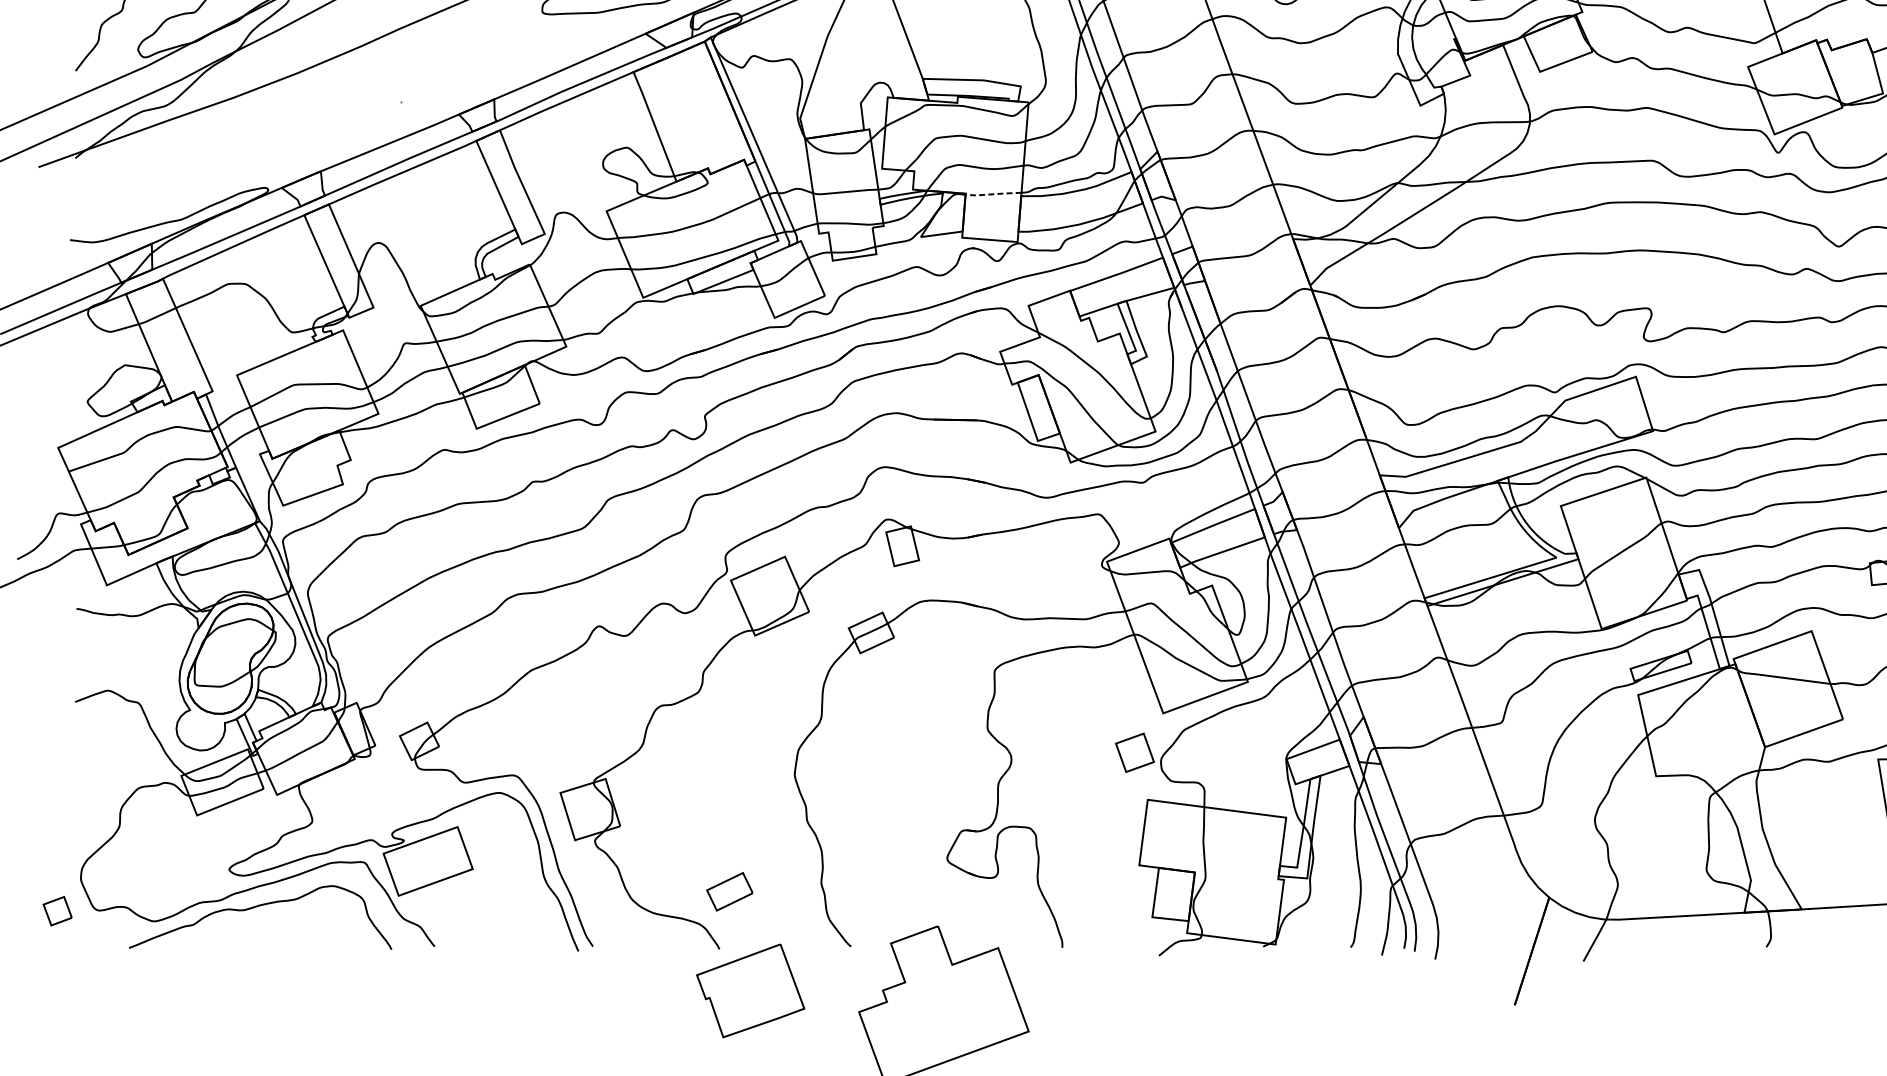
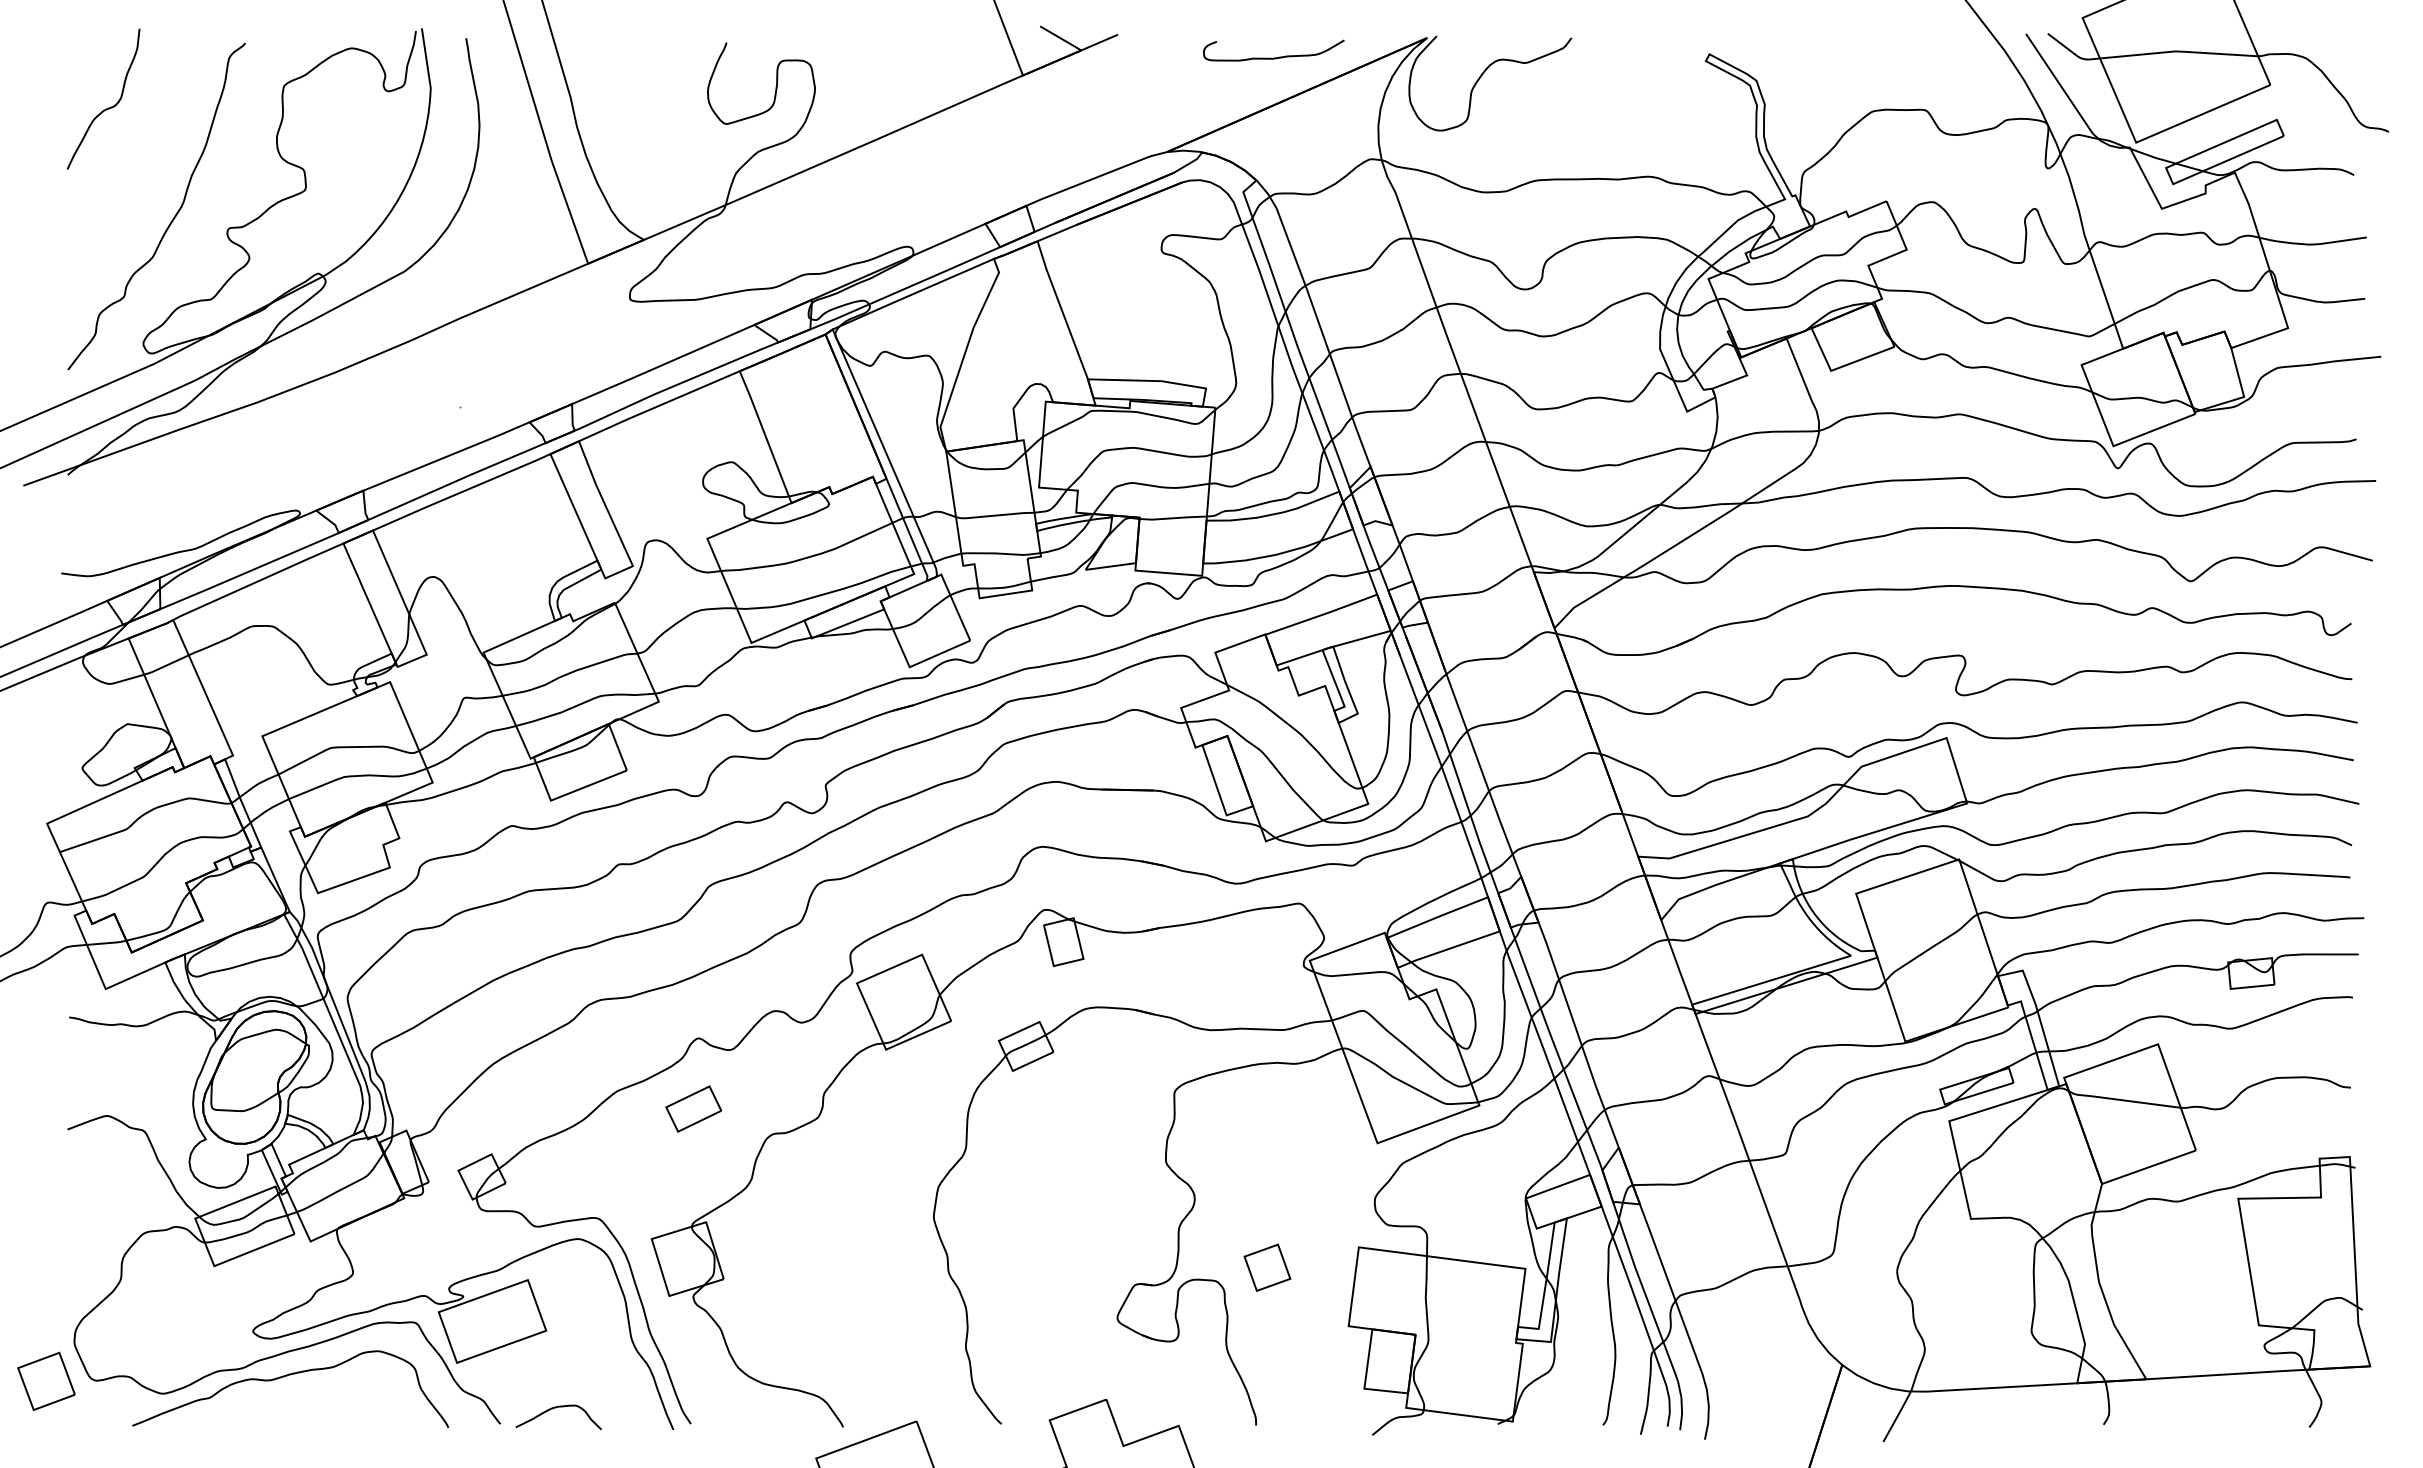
line: (993, 194) -> (1173, 518), dashed -> solid
part: (1135, 752) -> (1267, 1267), moved
part: (729, 891) -> (693, 1108), moved
part: (57, 911) -> (46, 1381), size x1.67
curve: (481, 933) -> (556, 1408), added

